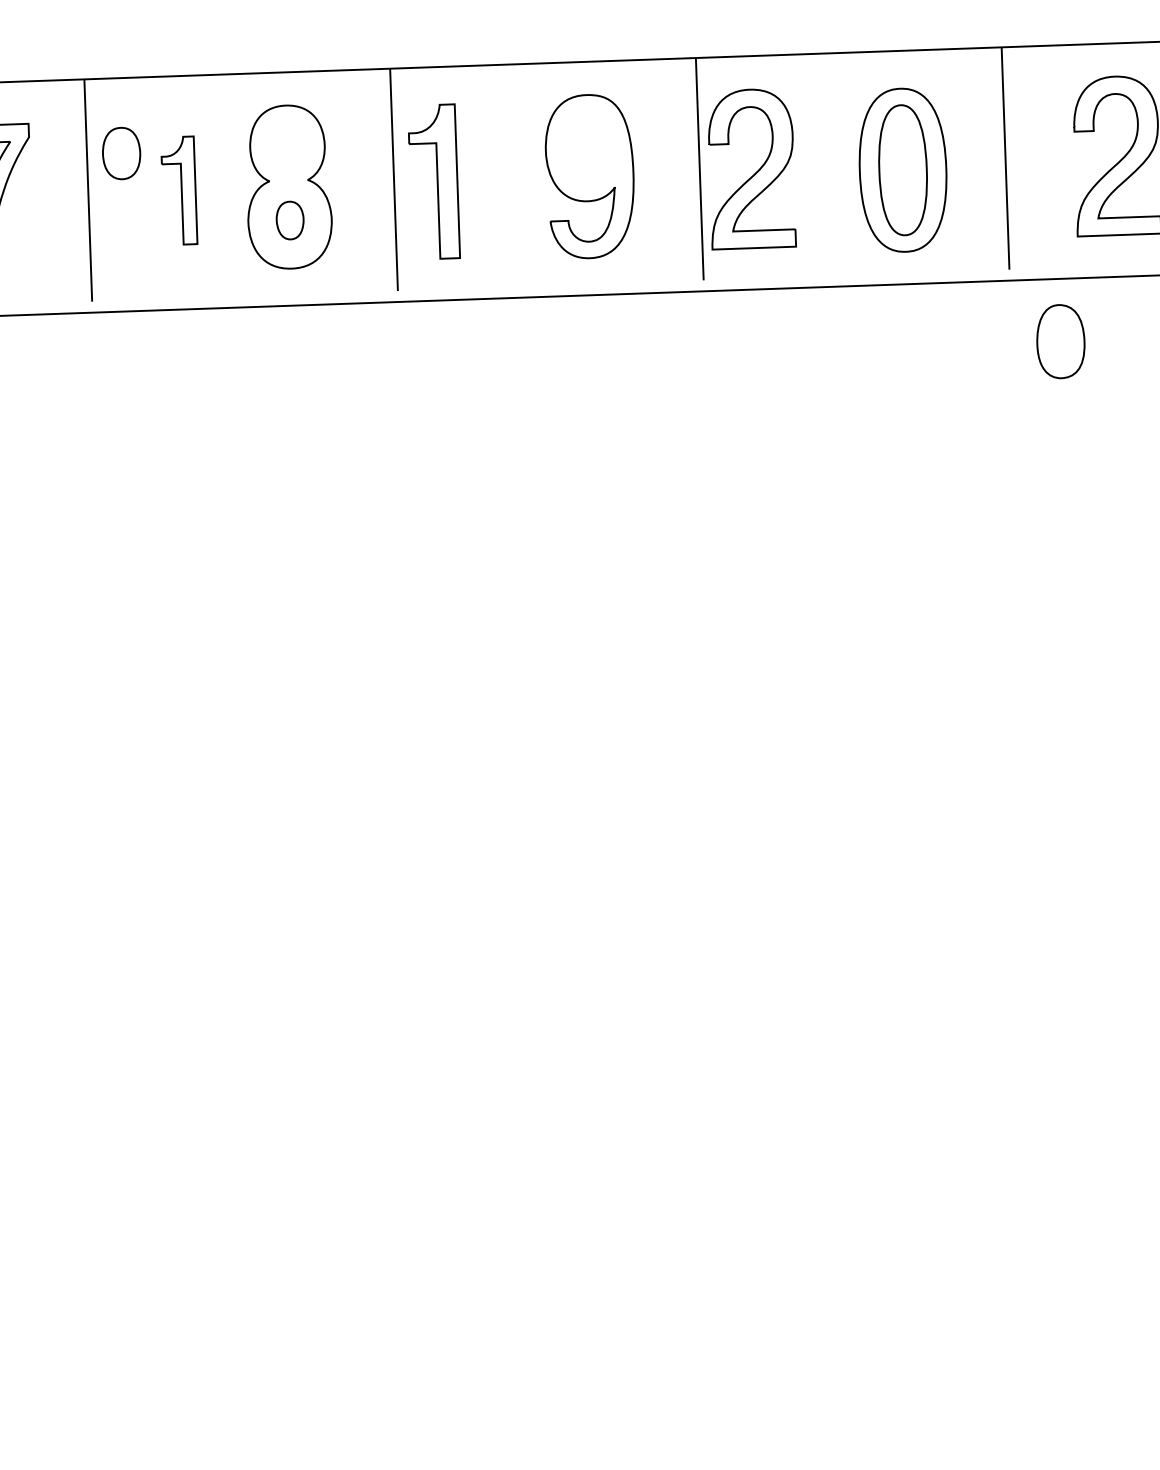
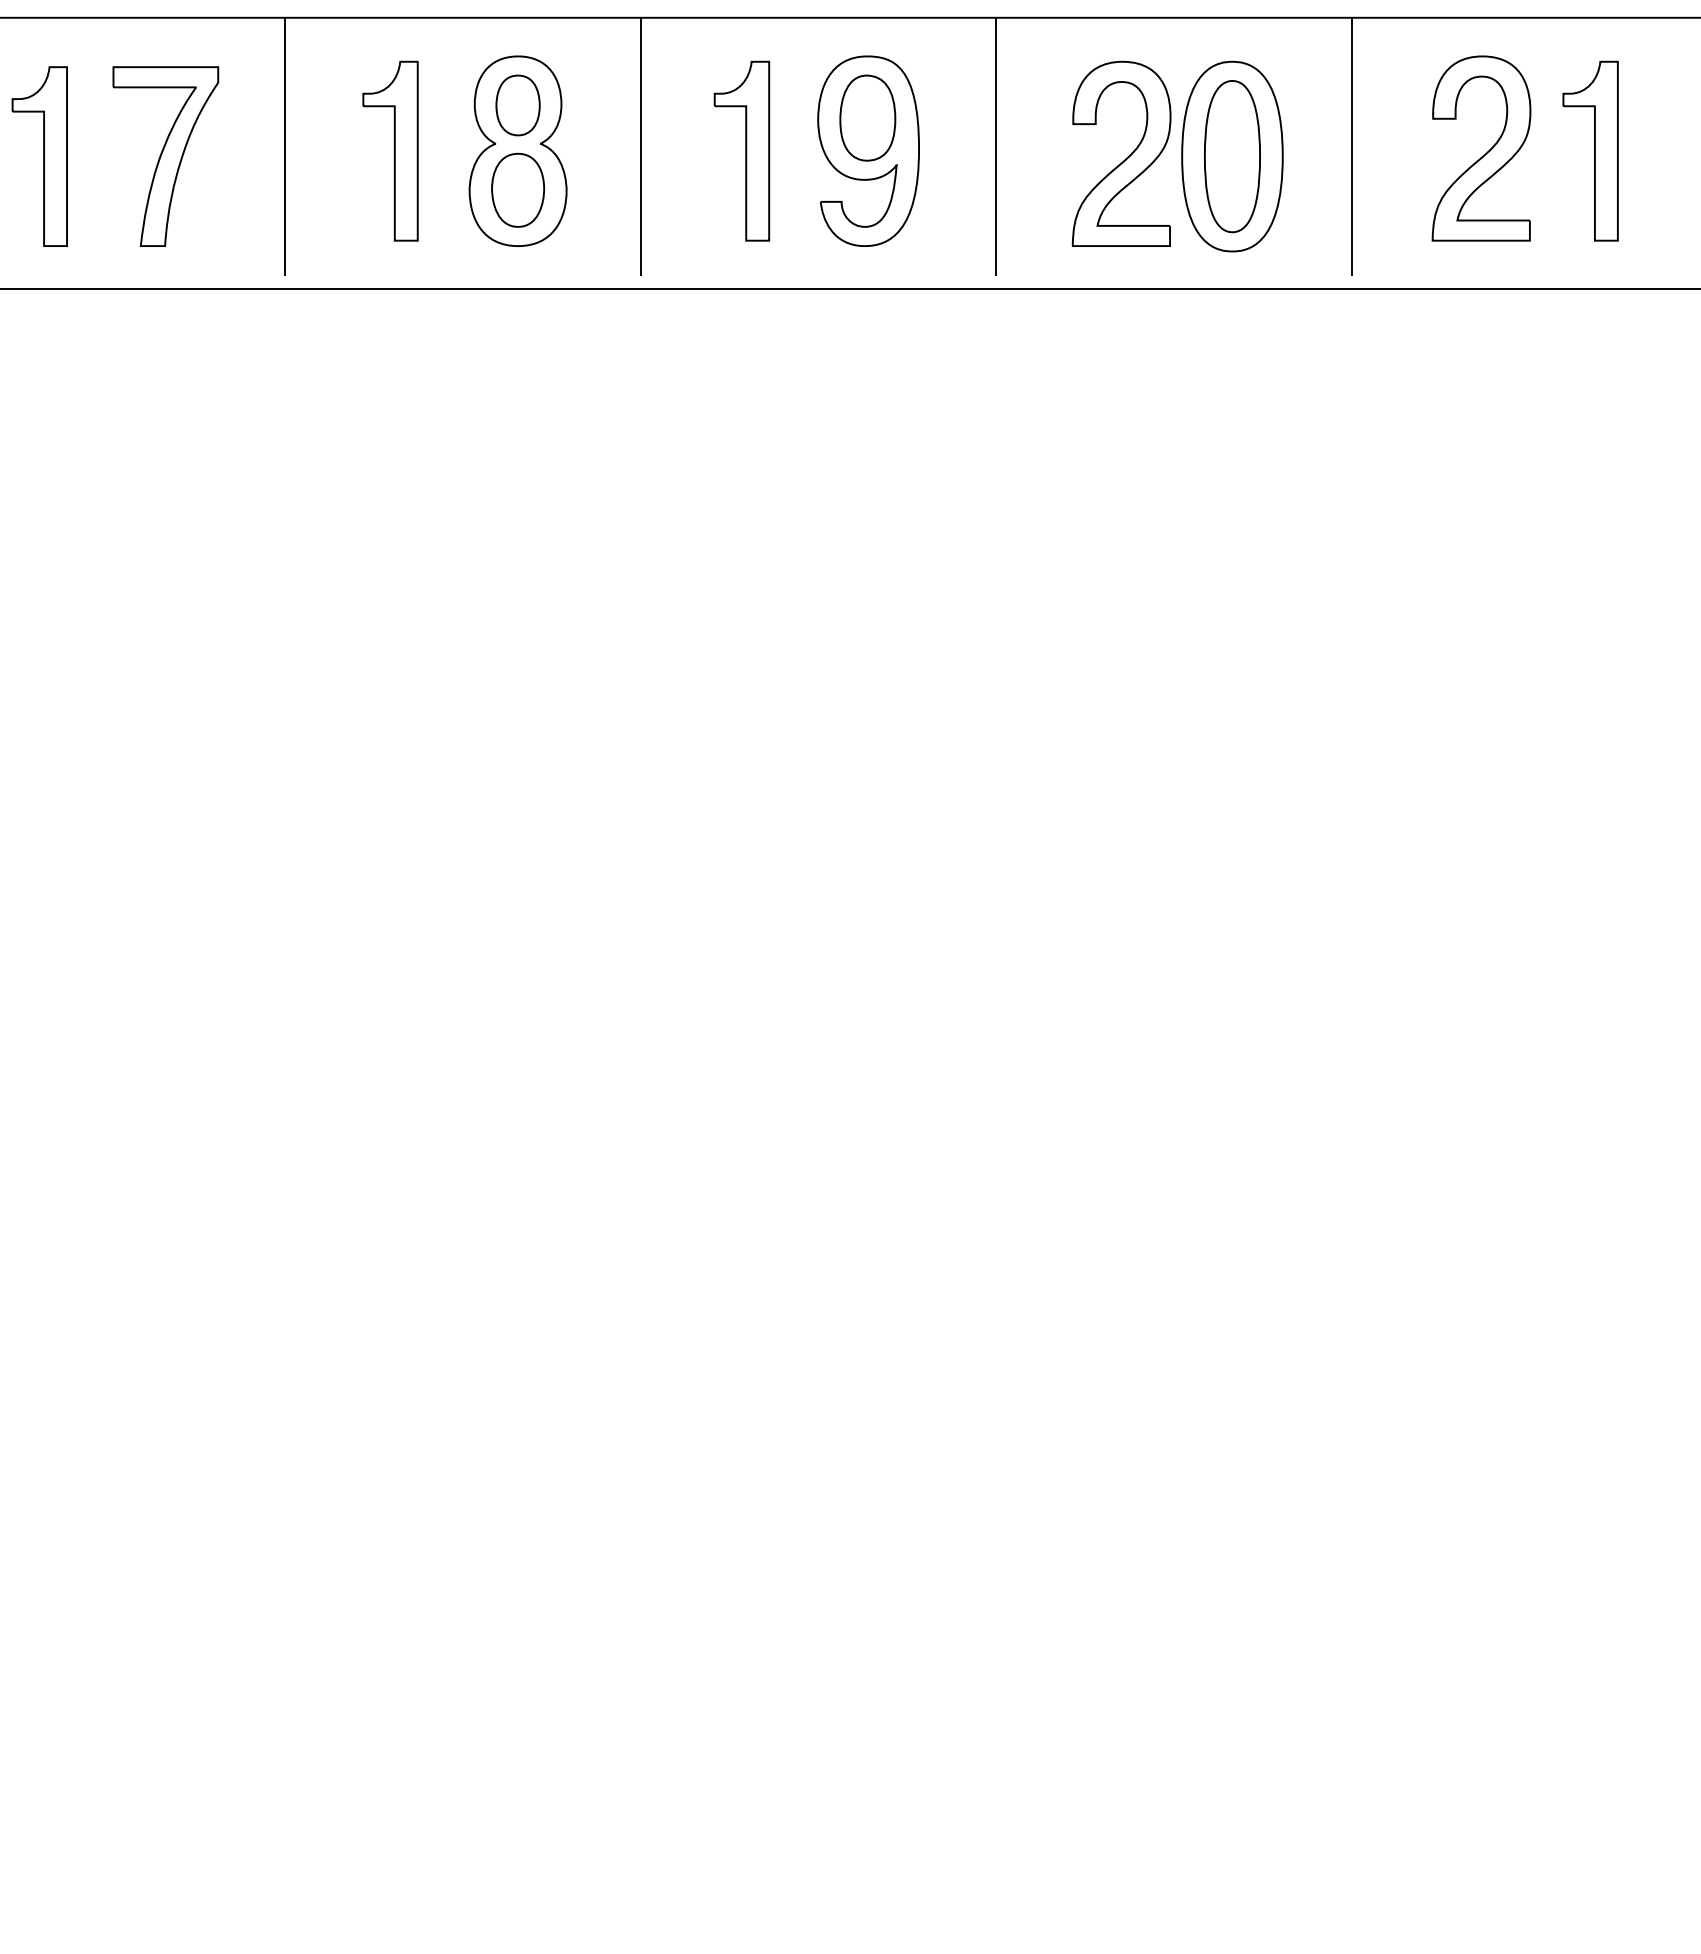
part: (121, 153) -> (517, 105), moved
part: (756, 171) -> (1126, 157), moved
part: (433, 181) -> (741, 150), moved
part: (179, 190) -> (390, 150), size x1.43
part: (290, 219) -> (518, 189), size x1.67
part: (1060, 341) -> (867, 117), moved

